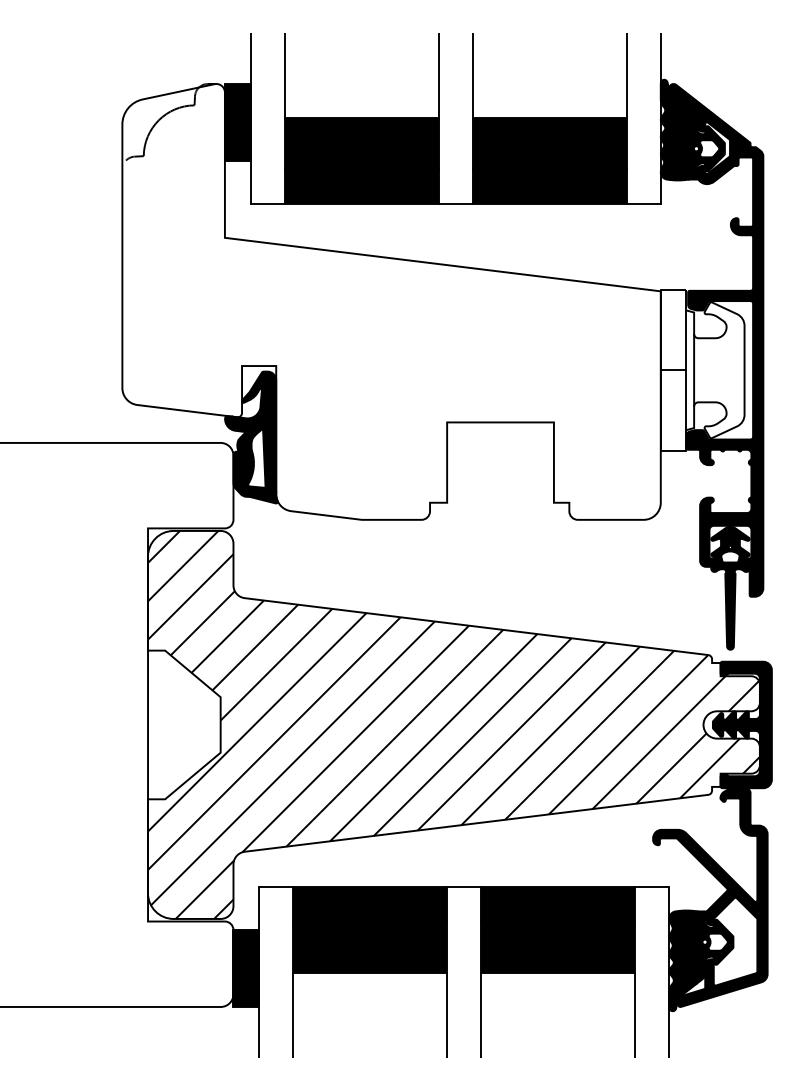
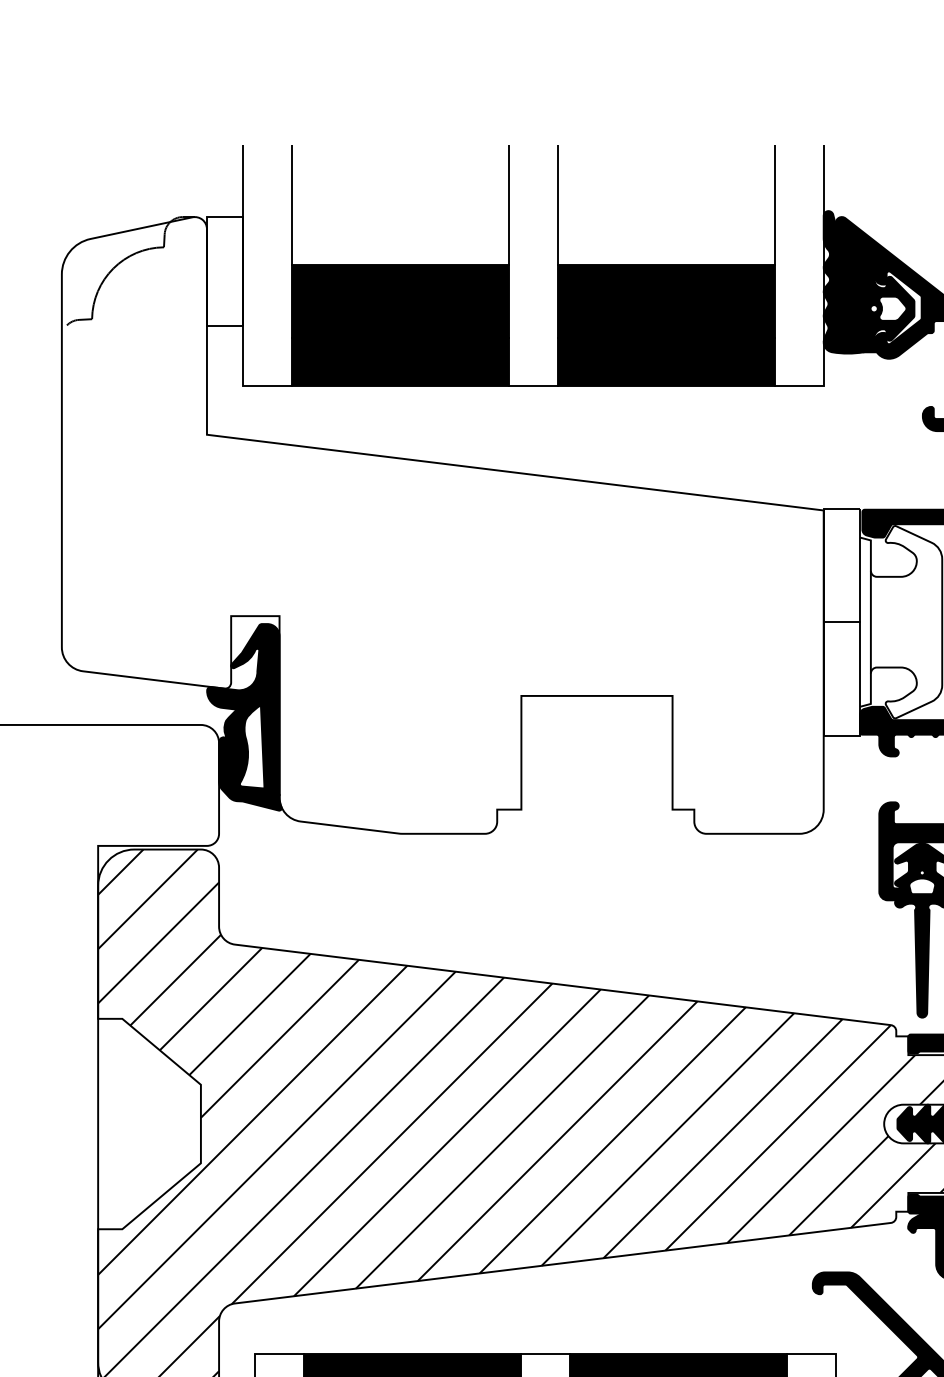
fill: (237, 122) -> (224, 271), removed

